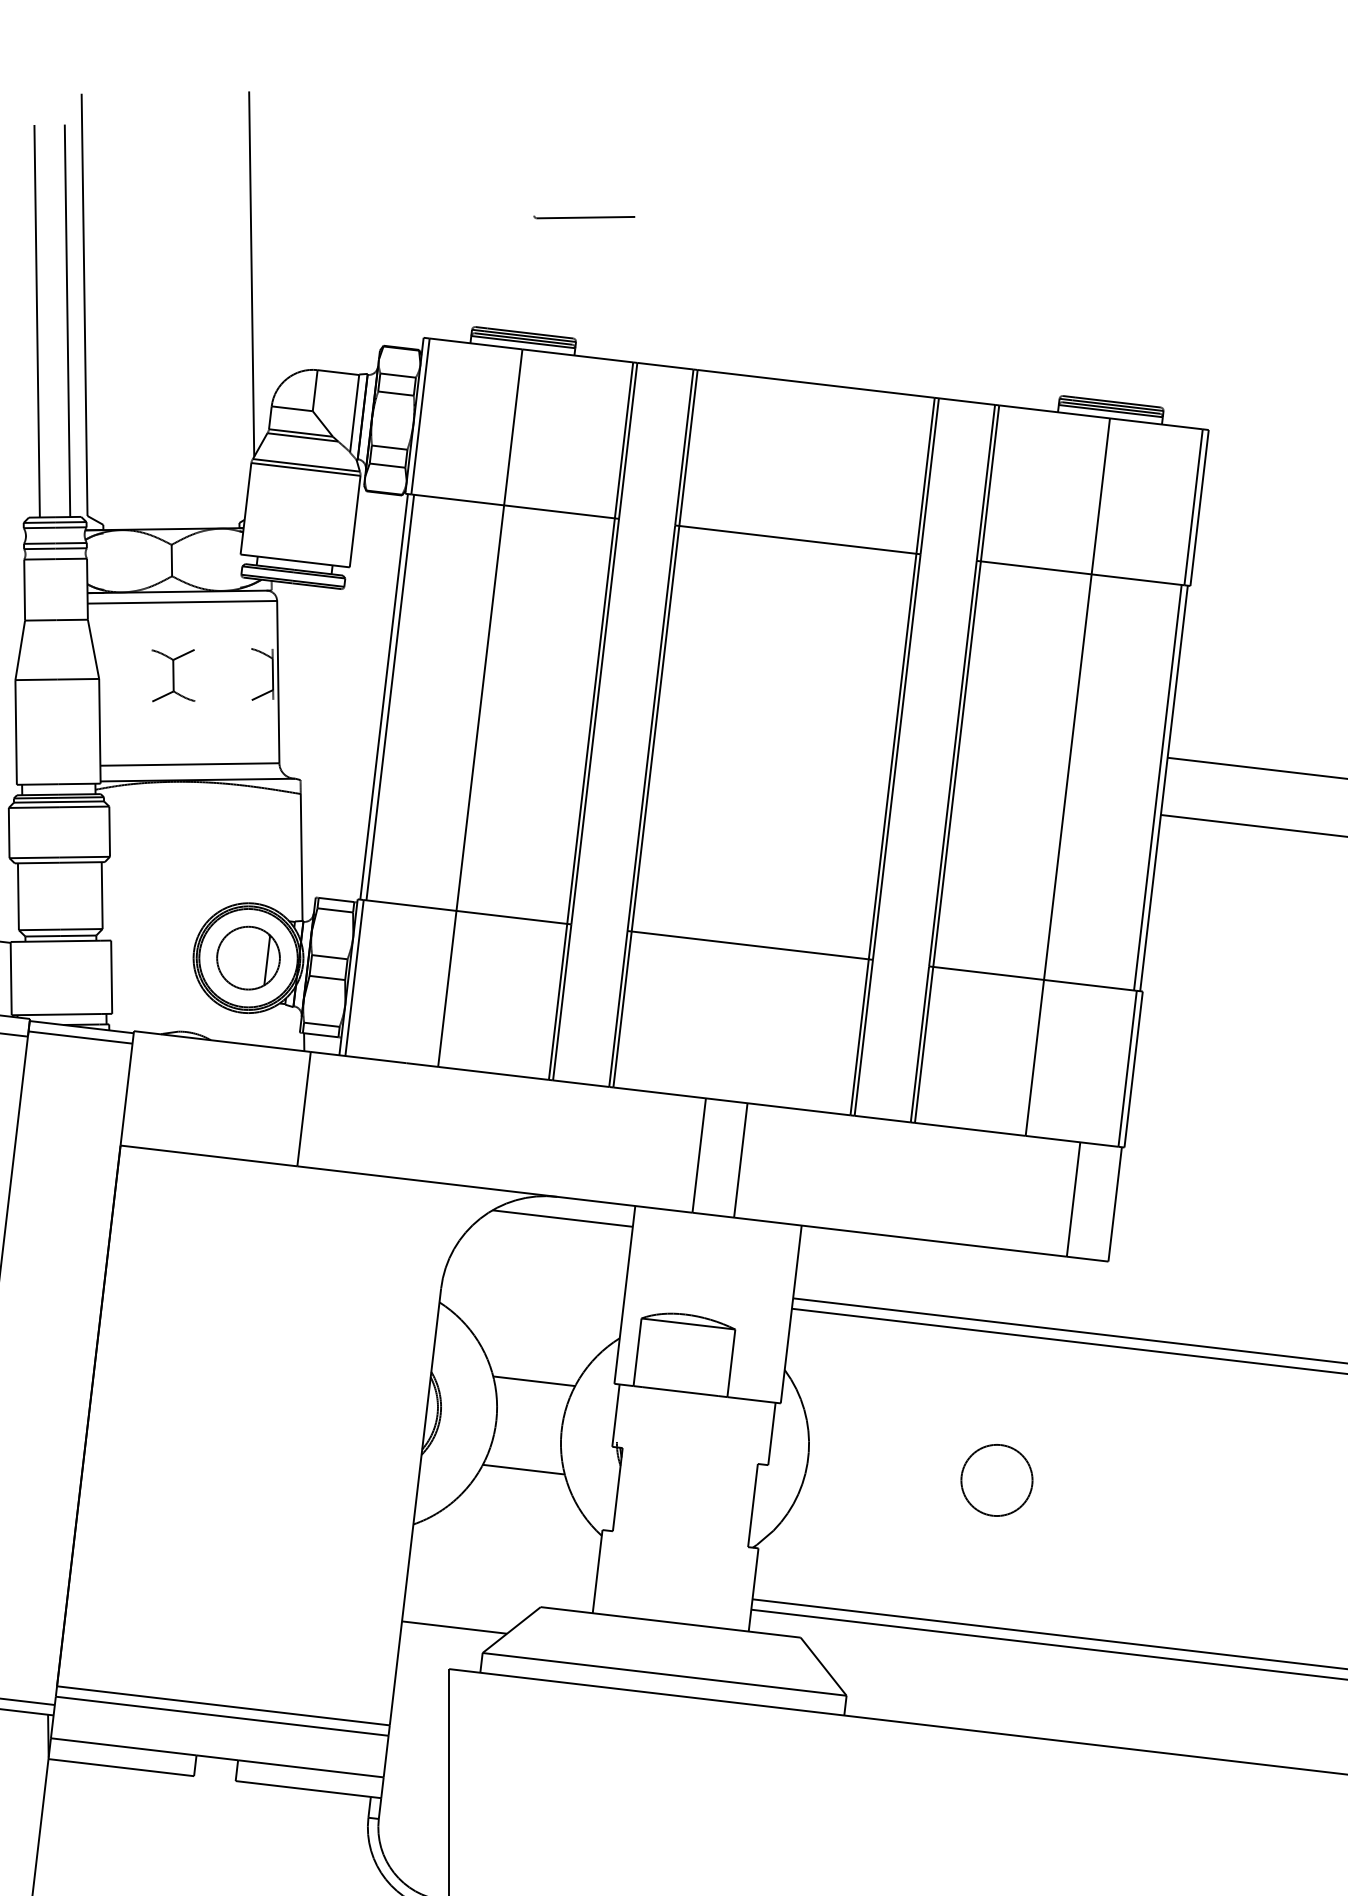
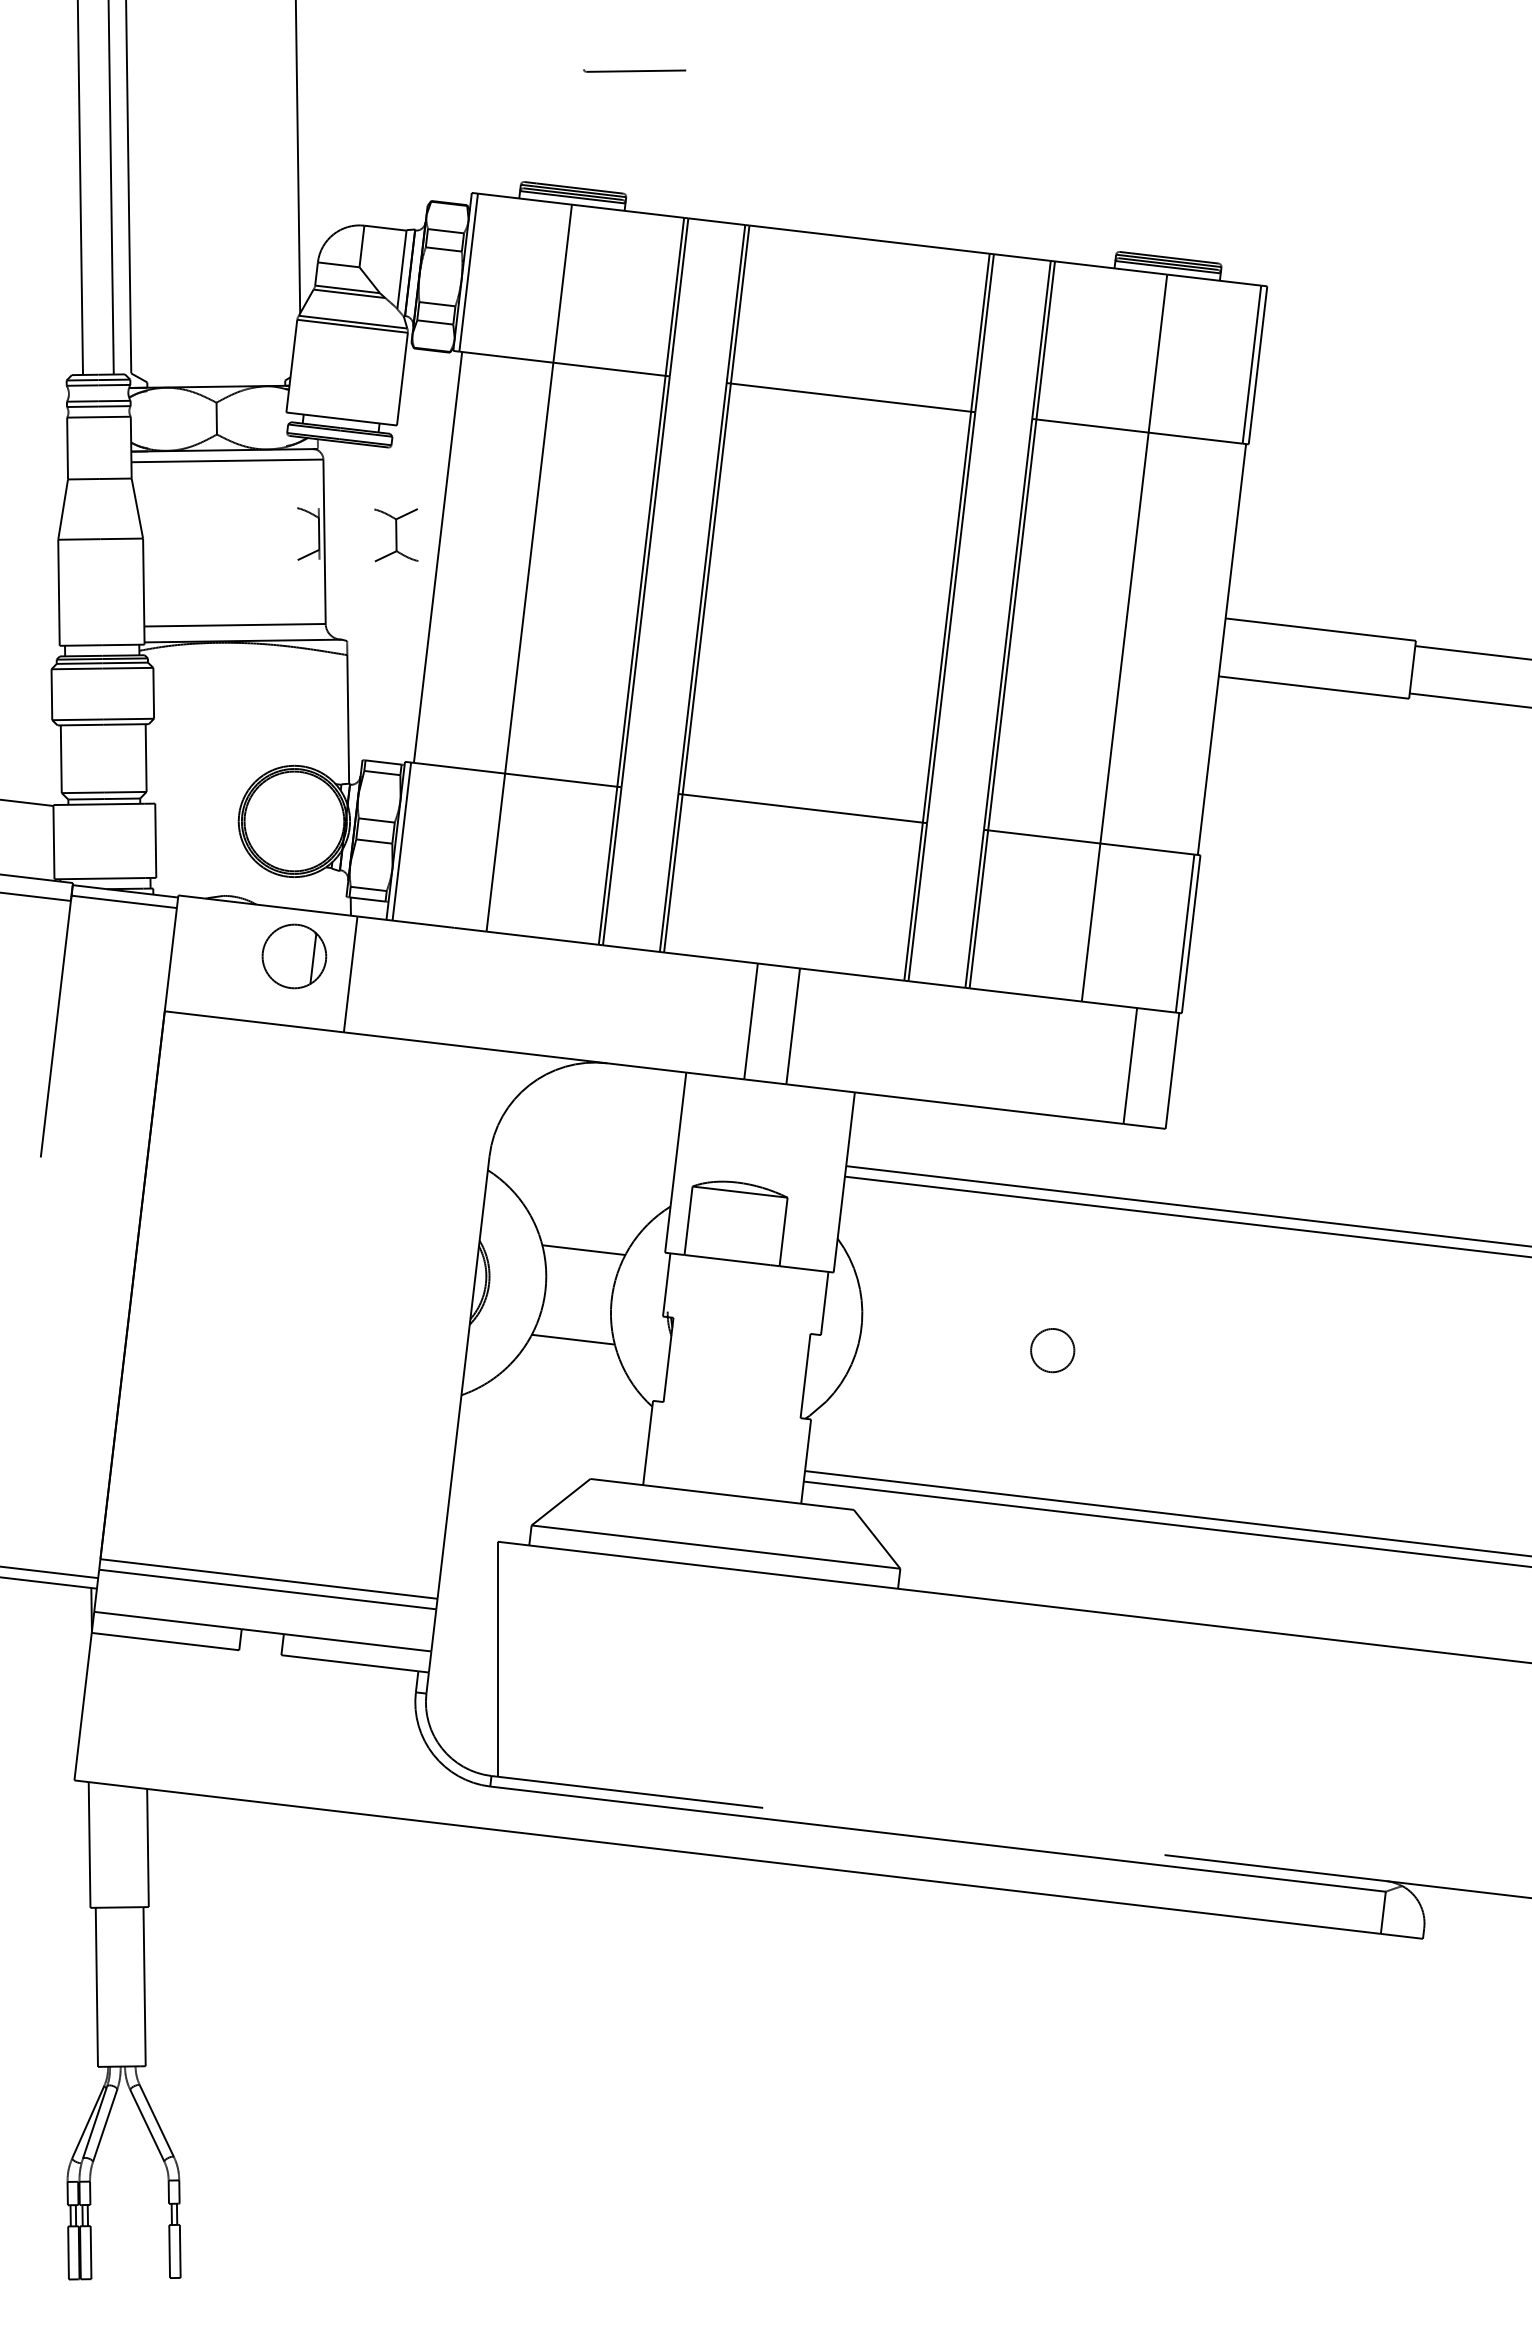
part: (173, 675) -> (396, 535), moved
line: (383, 696) -> (431, 556), removed
line: (1157, 787) -> (1215, 648), removed
part: (248, 958) -> (294, 956), moved
line: (562, 1217) -> (612, 1084), removed
circle: (996, 1480) -> (1052, 1350), size x0.6
line: (453, 1627) -> (502, 1499), removed

